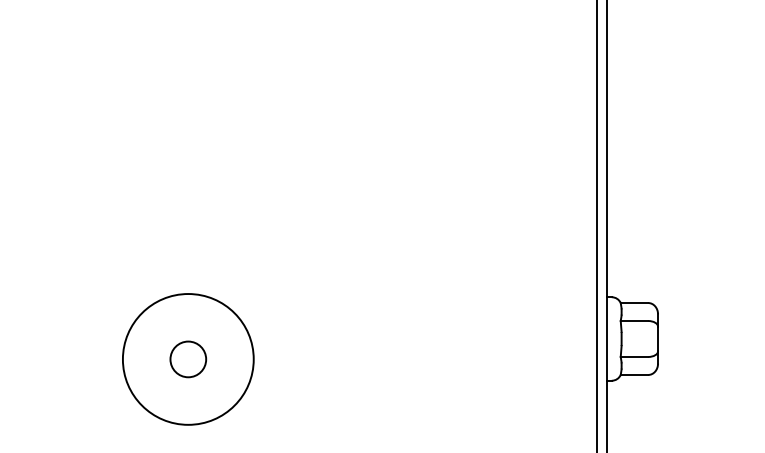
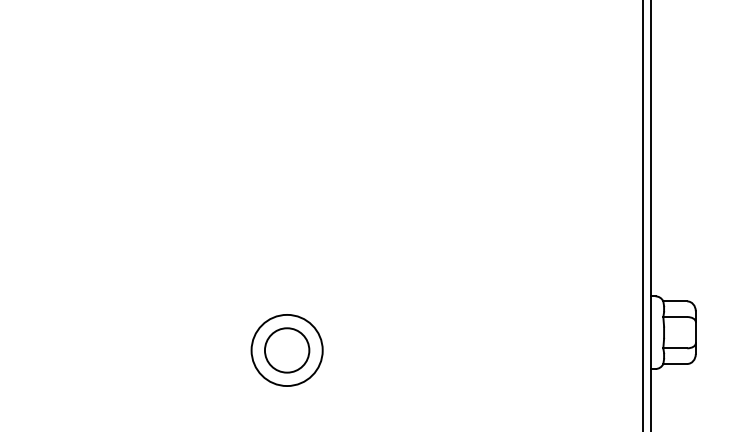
circle: (187, 359) -> (286, 350), size x0.62
circle: (187, 359) -> (286, 350), size x1.43

